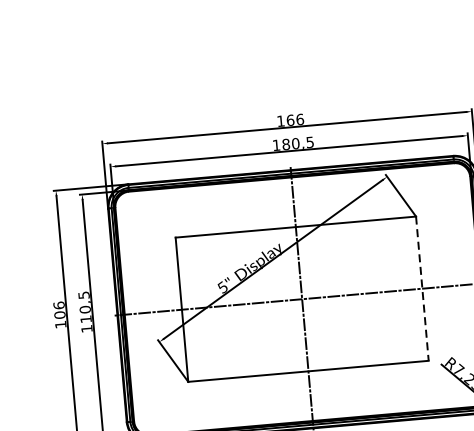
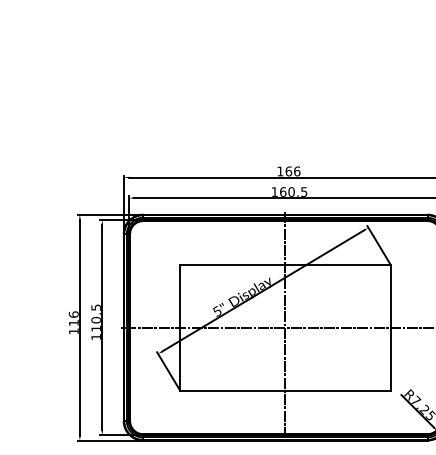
text: (286, 143) -> (283, 191), 180,5 -> 160,5
line: (422, 289) -> (390, 328), dashed -> solid
text: (59, 314) -> (73, 322), 106 -> 116

